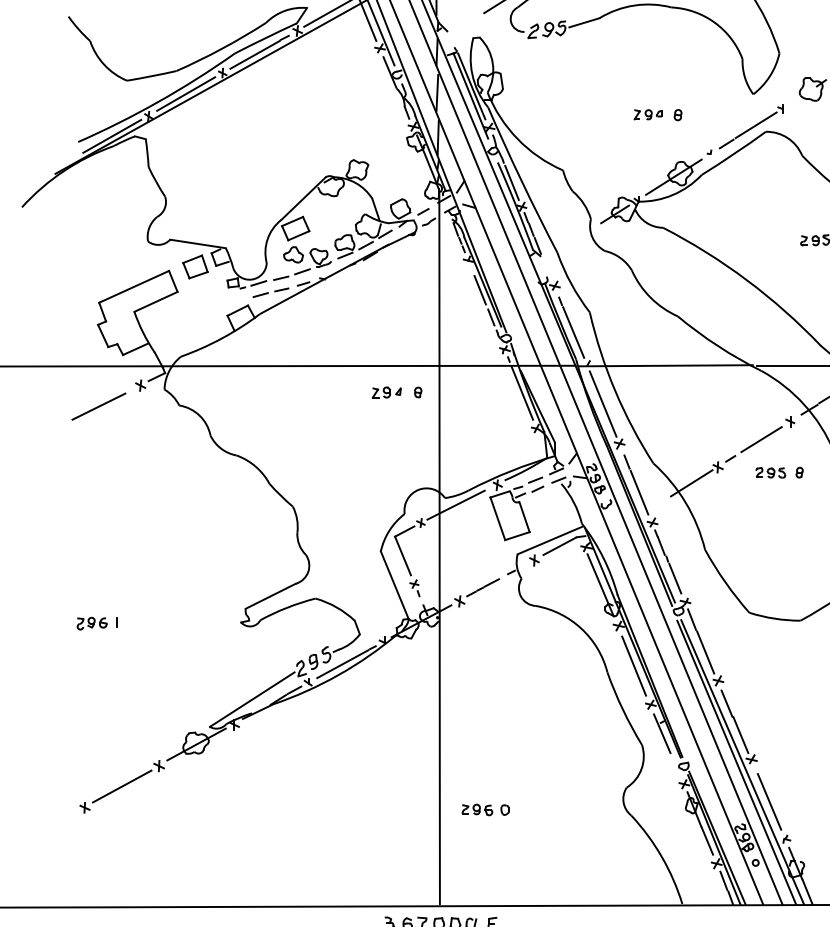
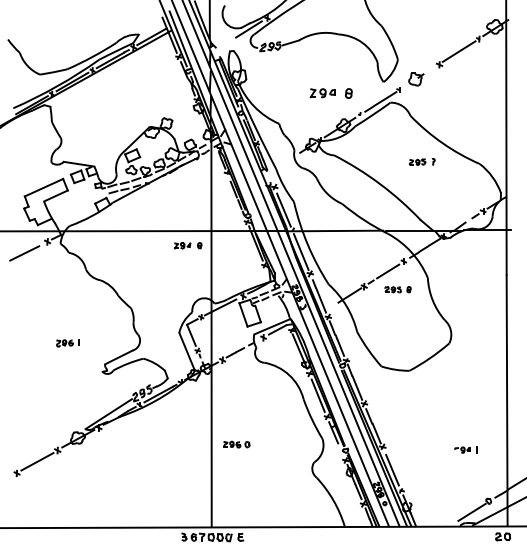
part: (658, 115) -> (331, 93), size x1.6
part: (96, 623) -> (67, 343), moved
part: (485, 809) -> (236, 444), moved

